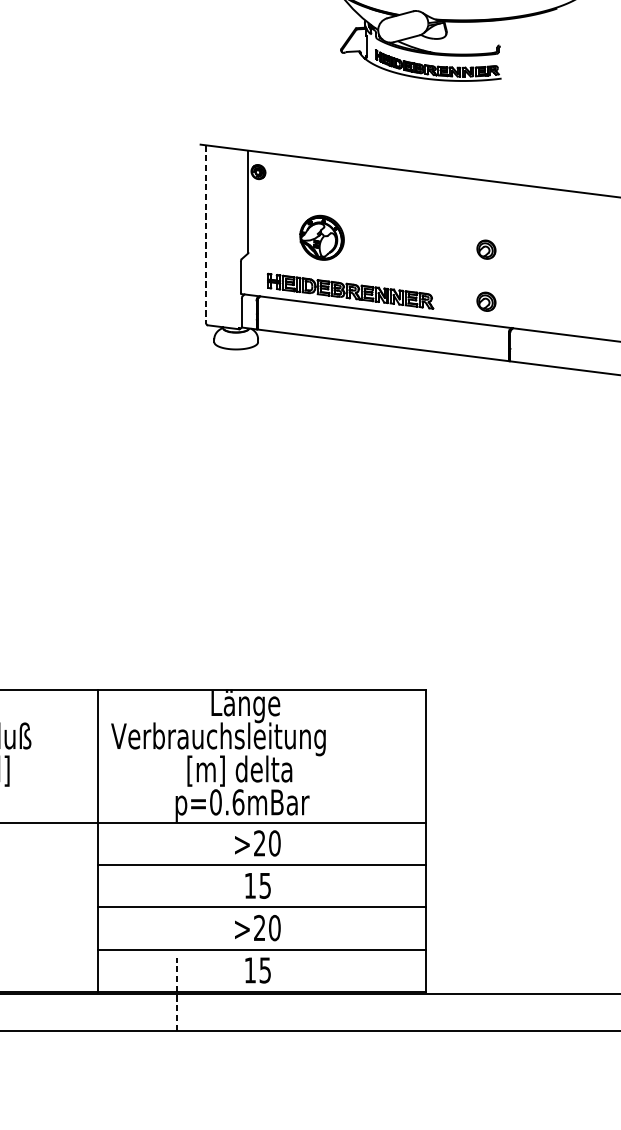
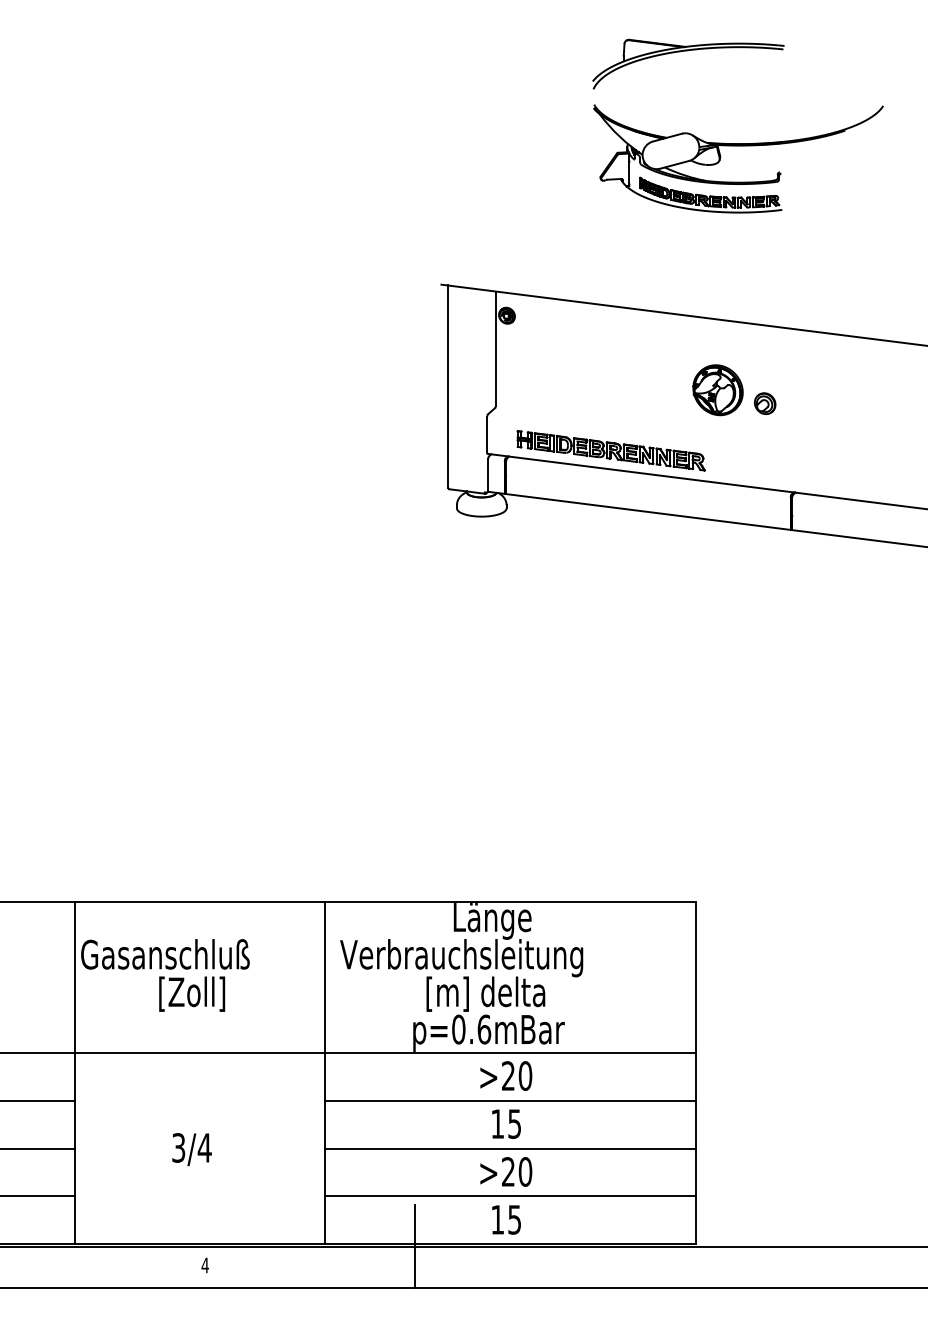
line: (205, 235) -> (447, 387), dashed -> solid
part: (321, 238) -> (717, 390), moved
part: (486, 301) -> (765, 462), removed
line: (176, 993) -> (414, 1246), dashed -> solid

